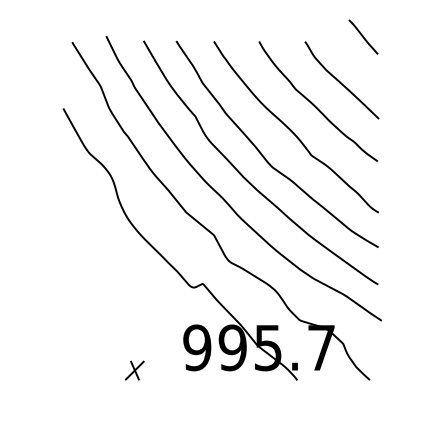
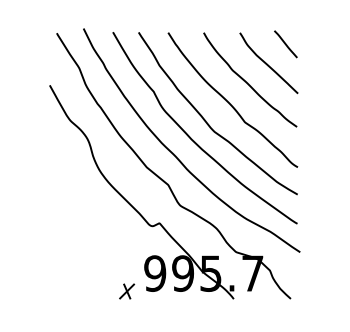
line: (363, 37) -> (285, 44), moved
part: (135, 370) -> (127, 291), moved

